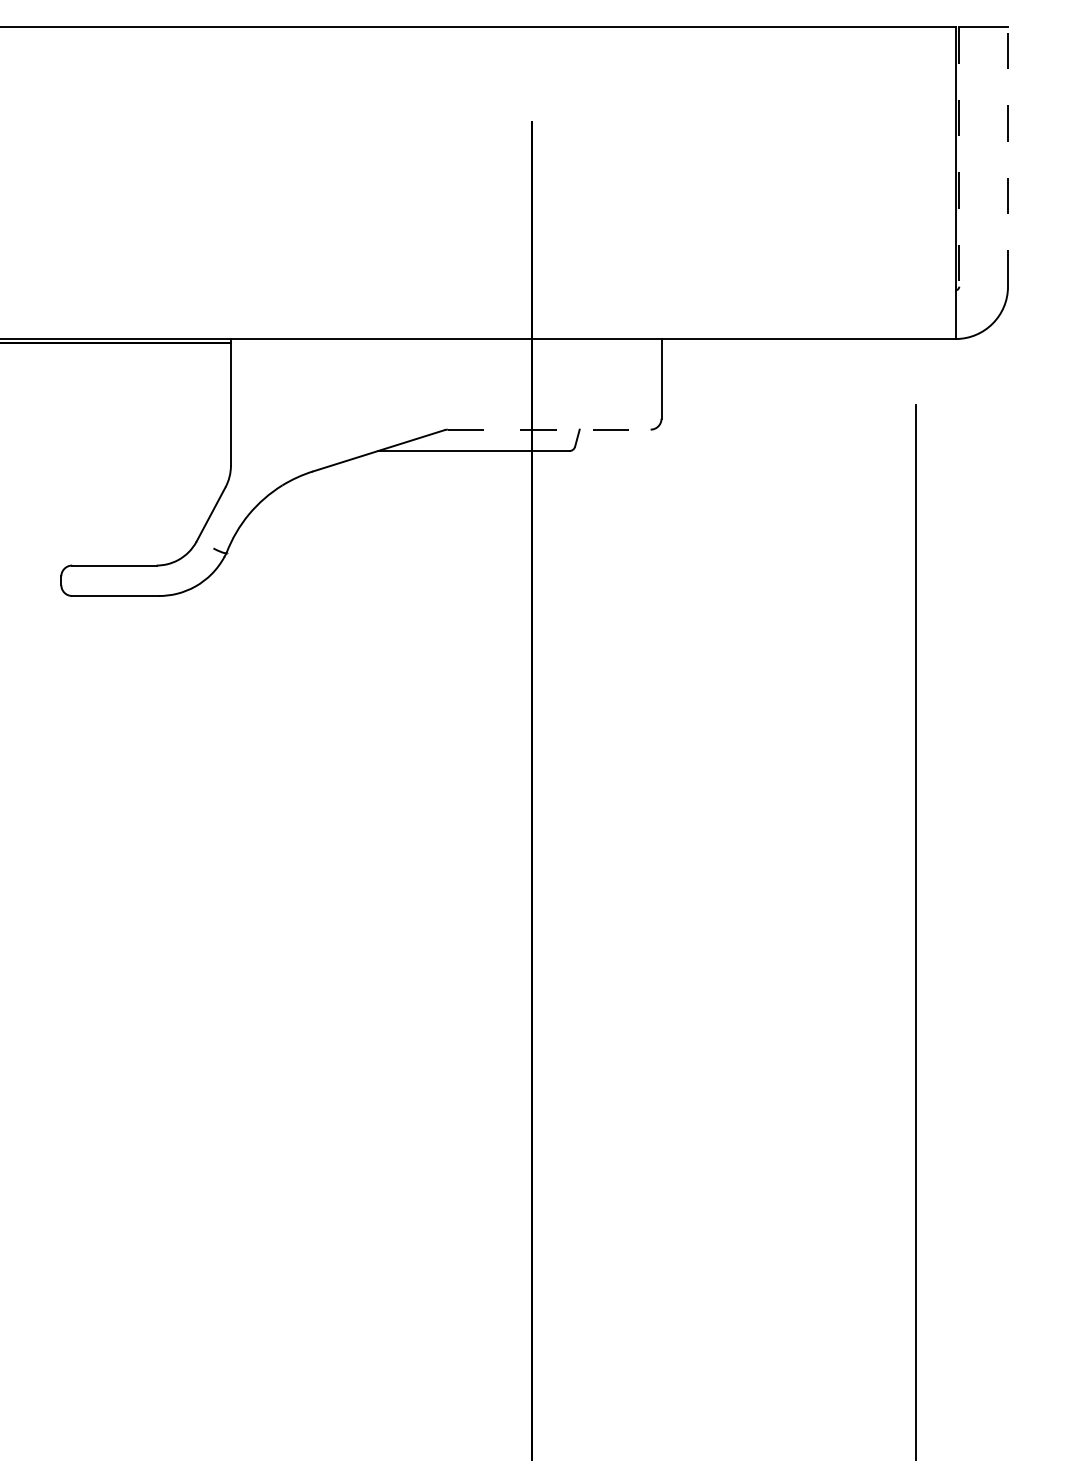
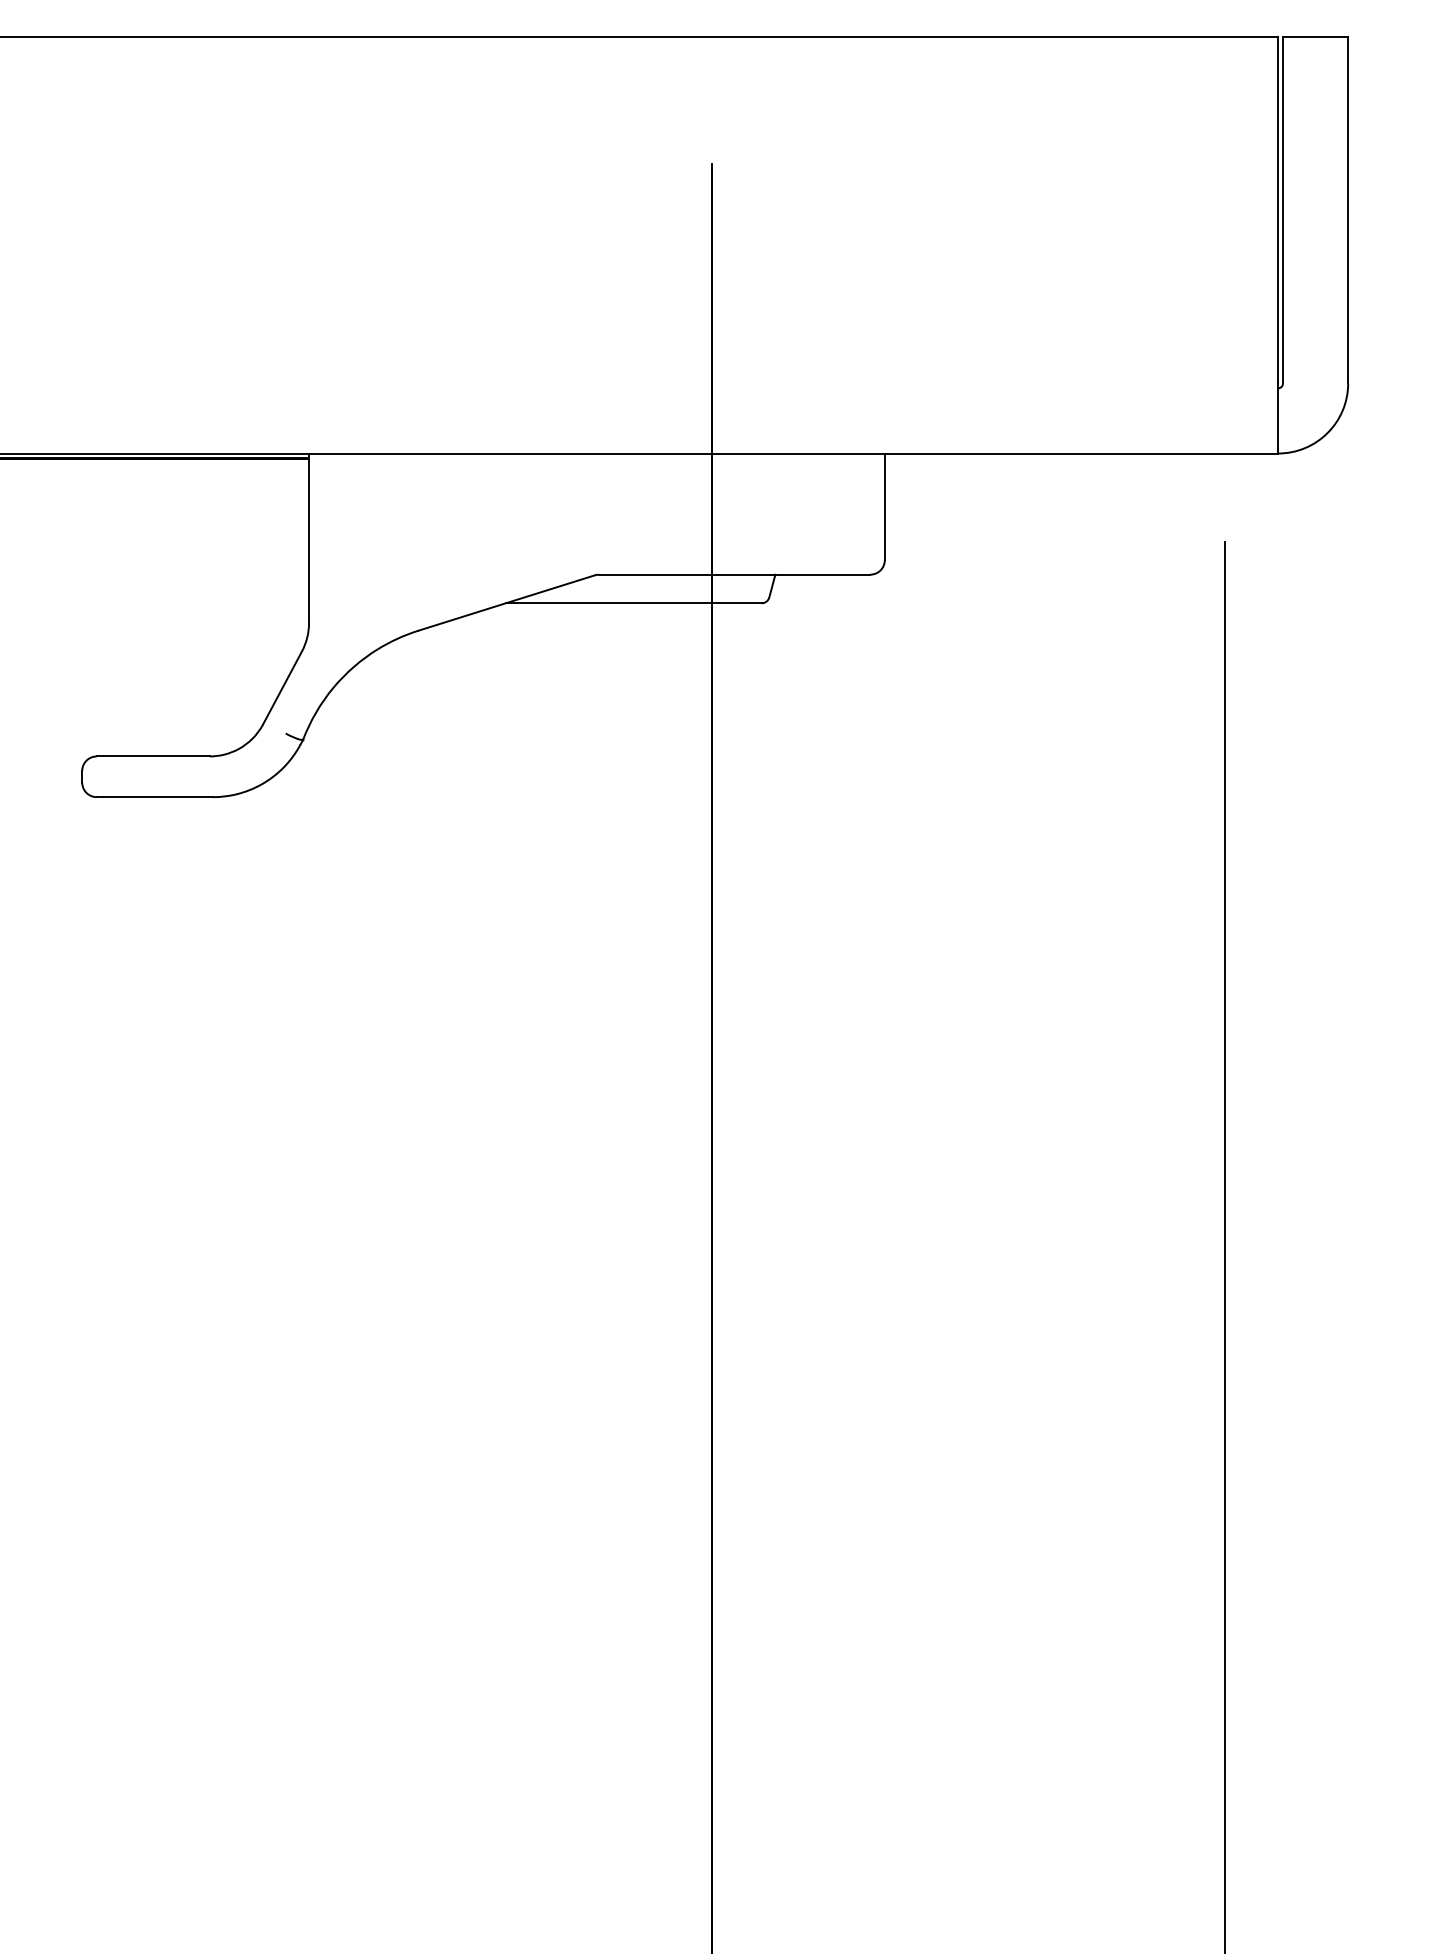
line: (1008, 156) -> (1348, 209), dashed -> solid
line: (958, 157) -> (1282, 210), dashed -> solid
line: (549, 429) -> (734, 574), dashed -> solid

